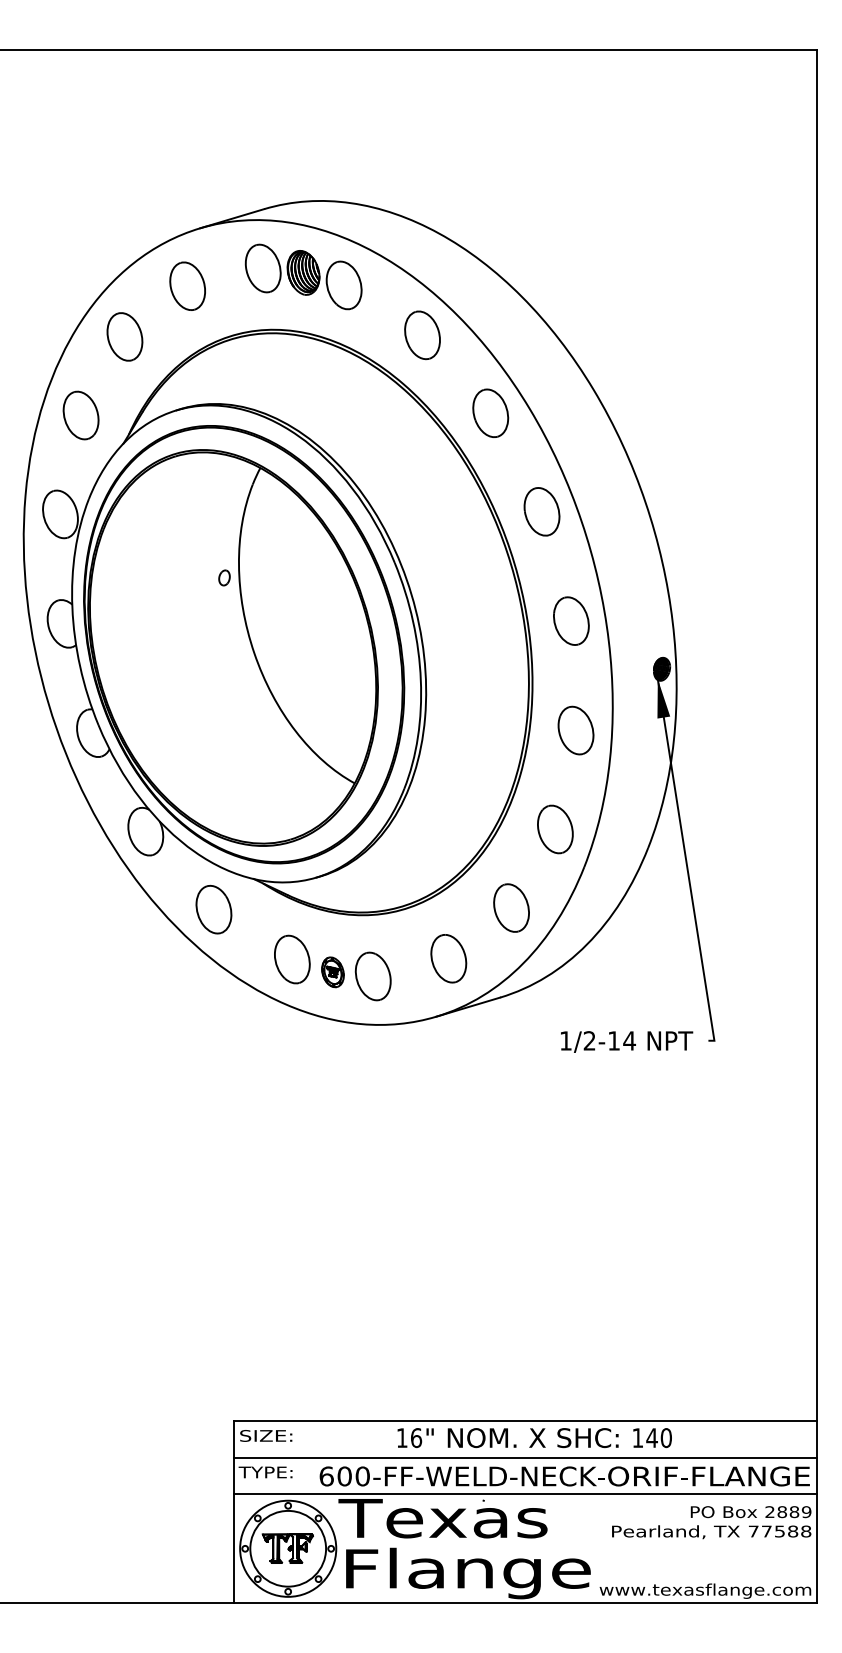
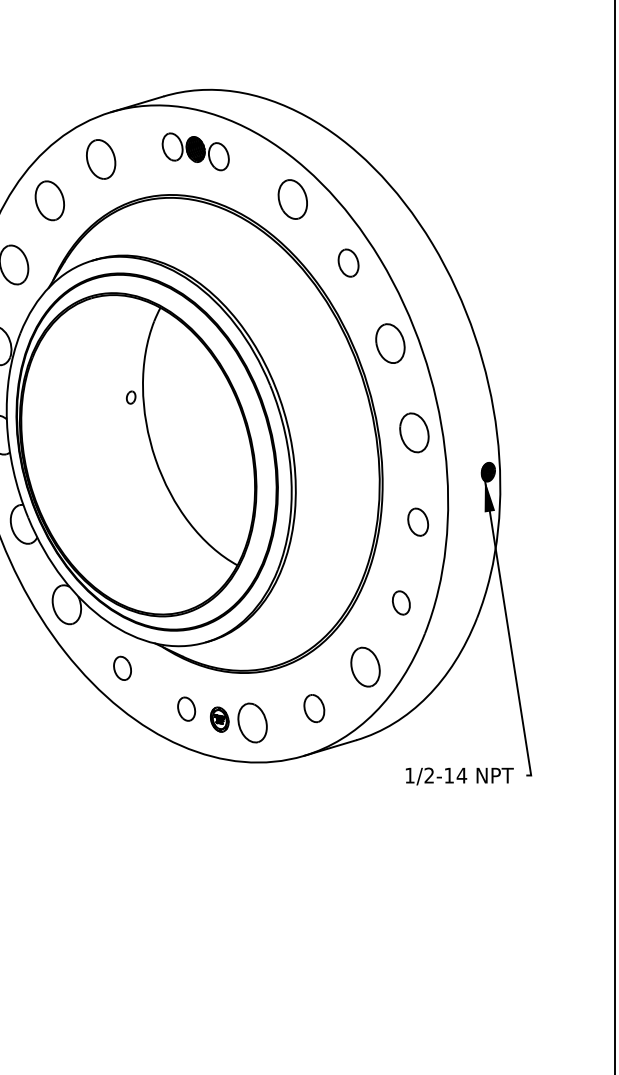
part: (303, 276) -> (195, 151), size x0.7
part: (490, 412) -> (348, 262), size x0.7
part: (575, 730) -> (417, 522), size x0.7
part: (555, 829) -> (401, 603), size x0.6
part: (213, 909) -> (122, 668), size x0.6
part: (448, 958) -> (314, 708), size x0.7
part: (292, 959) -> (186, 709), size x0.6

